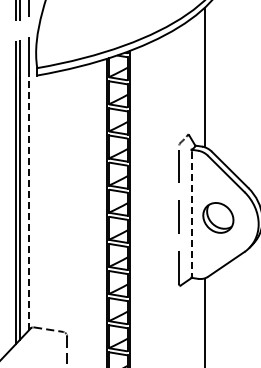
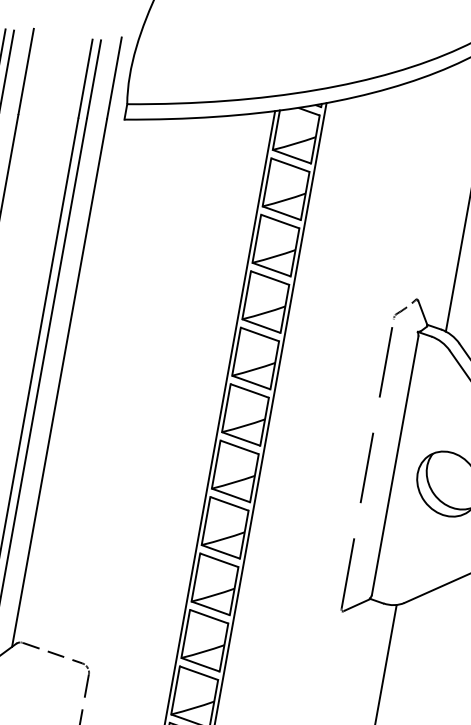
line: (29, 203) -> (60, 383), dashed -> solid
line: (192, 214) -> (395, 467), dashed -> solid

